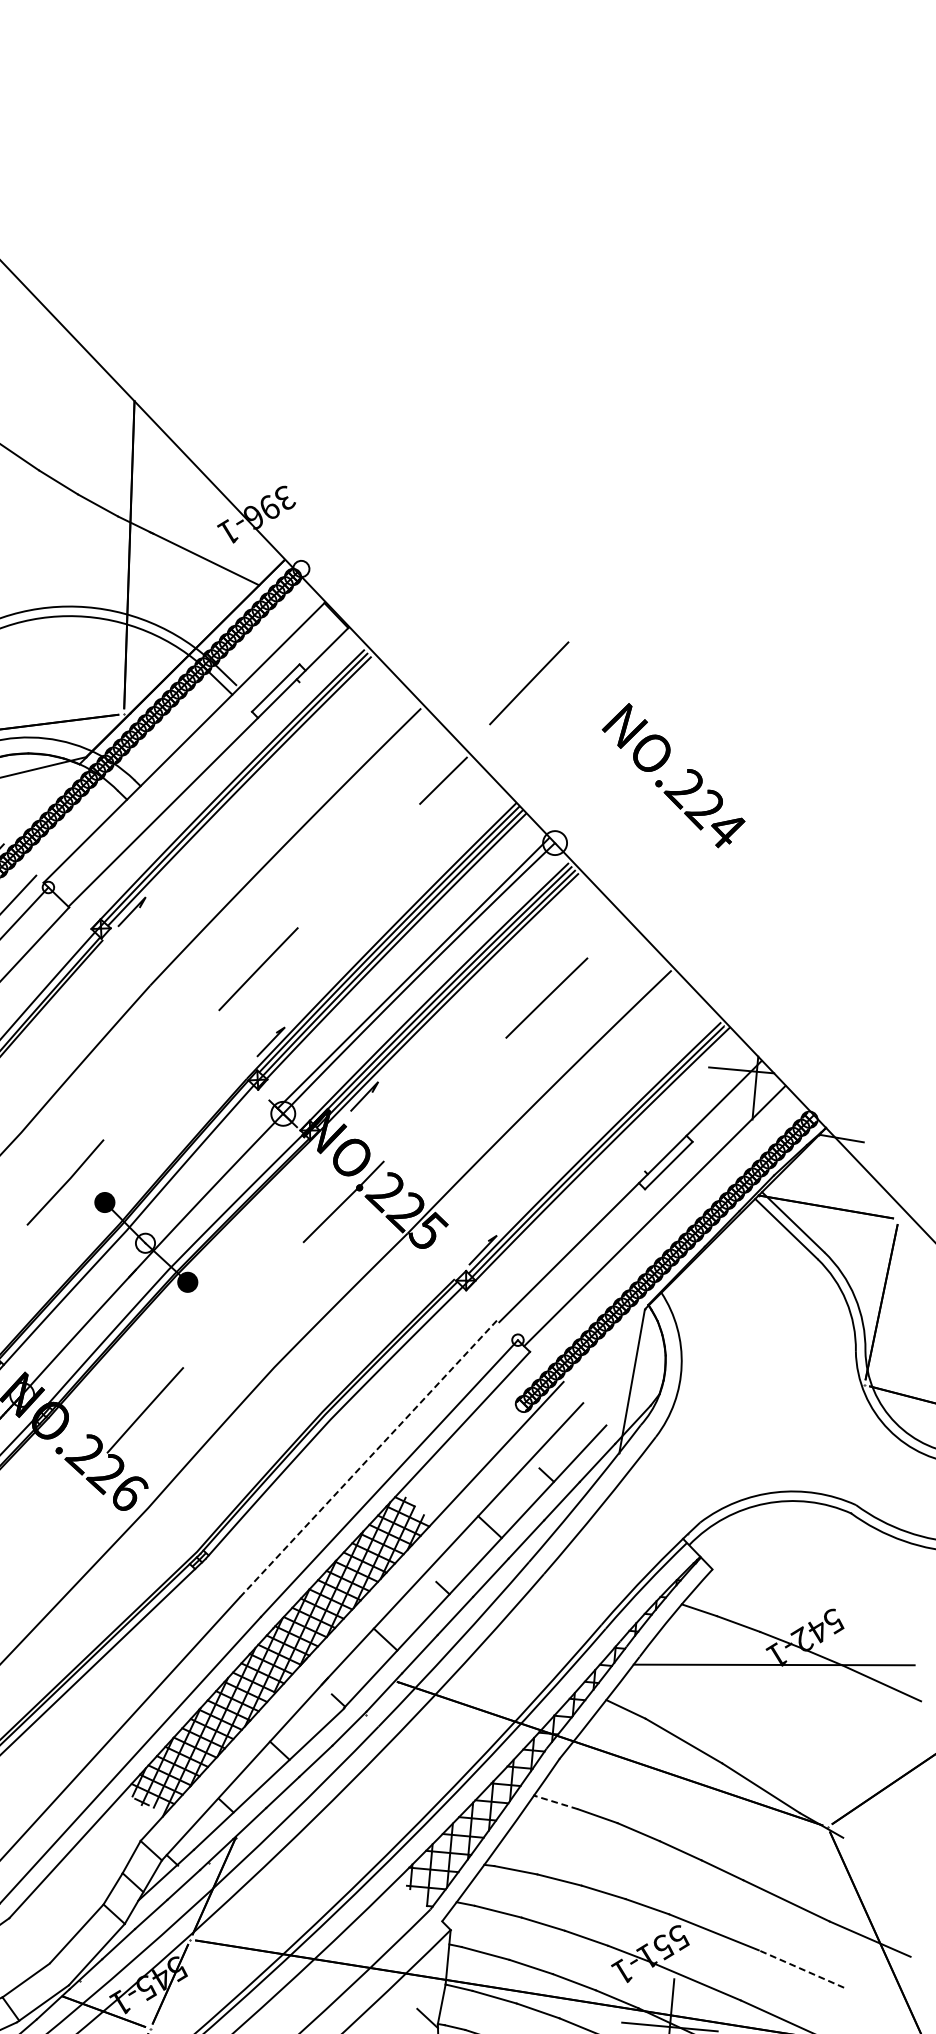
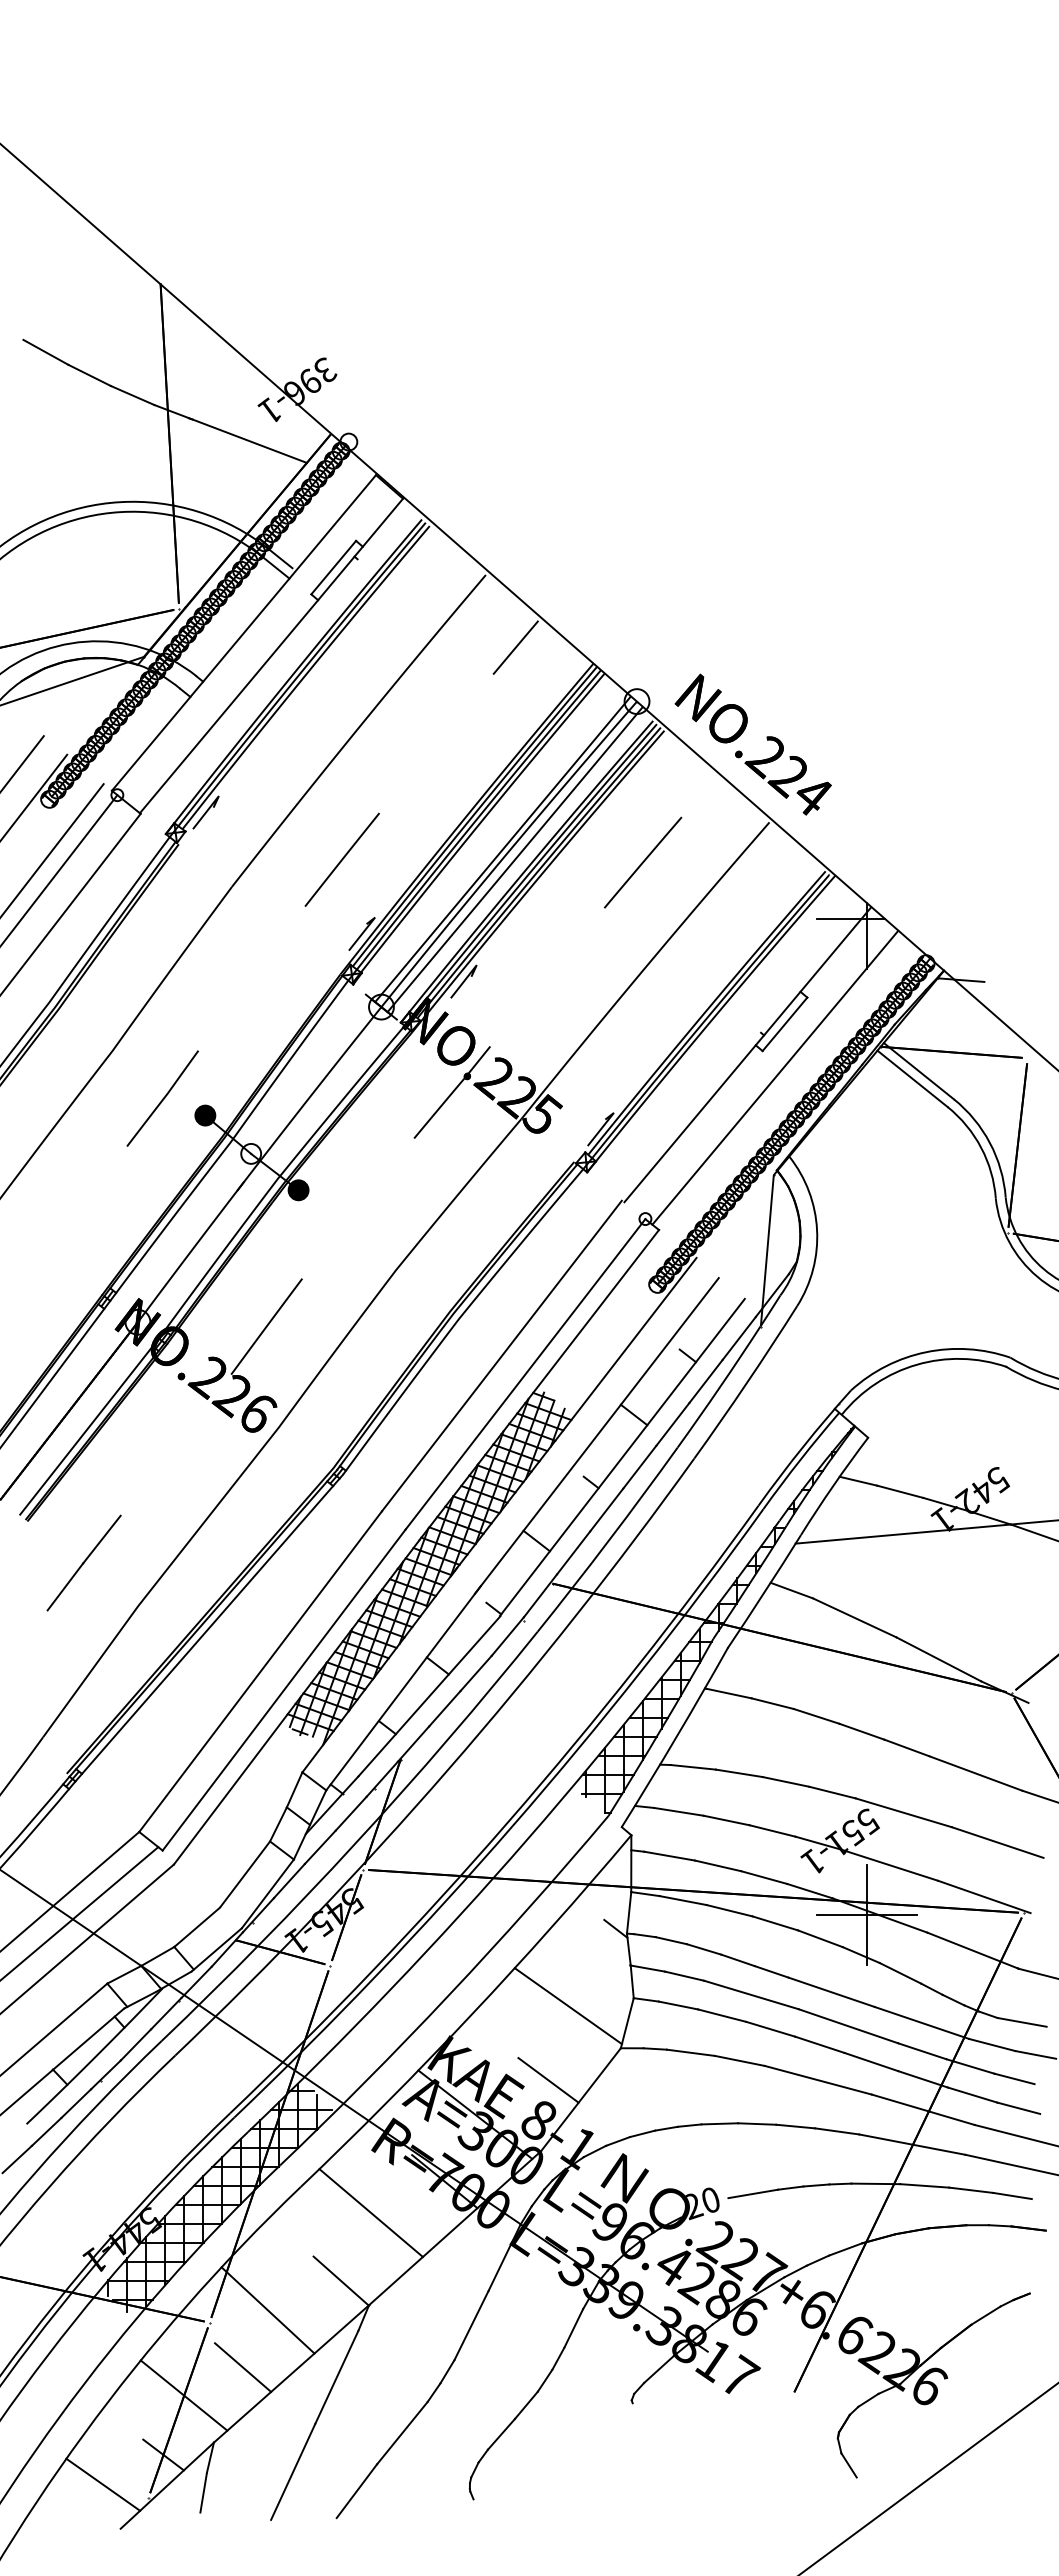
line: (528, 682) -> (594, 538), removed
text: (672, 775) -> (752, 744), moved
line: (423, 983) -> (514, 859), added
line: (367, 1459) -> (501, 1356), dashed -> solid
line: (556, 1802) -> (728, 1693), dashed -> solid
line: (801, 1968) -> (997, 1842), dashed -> solid

